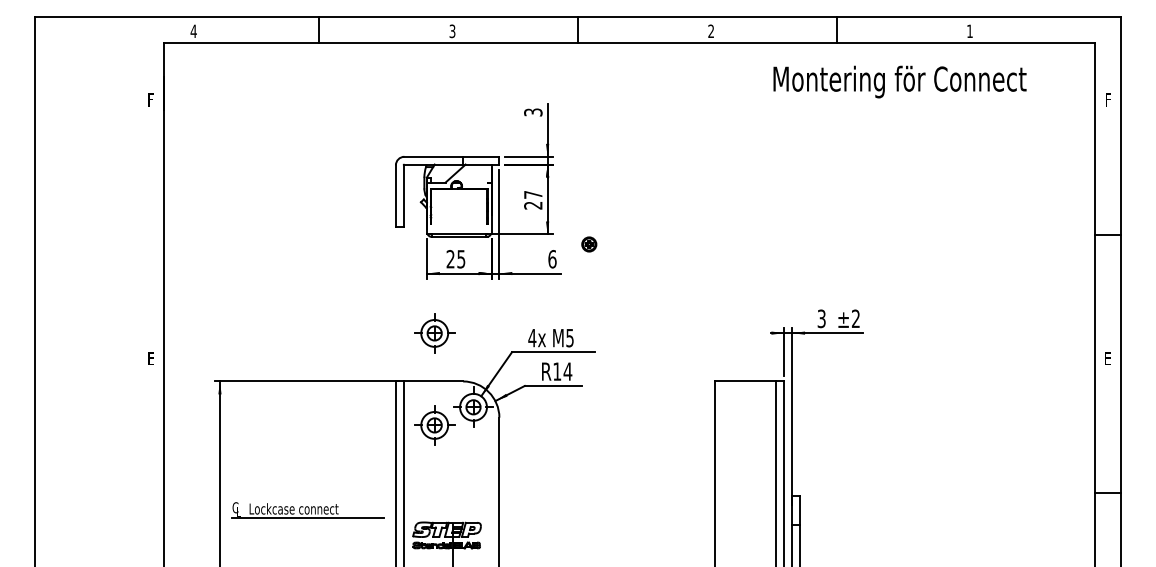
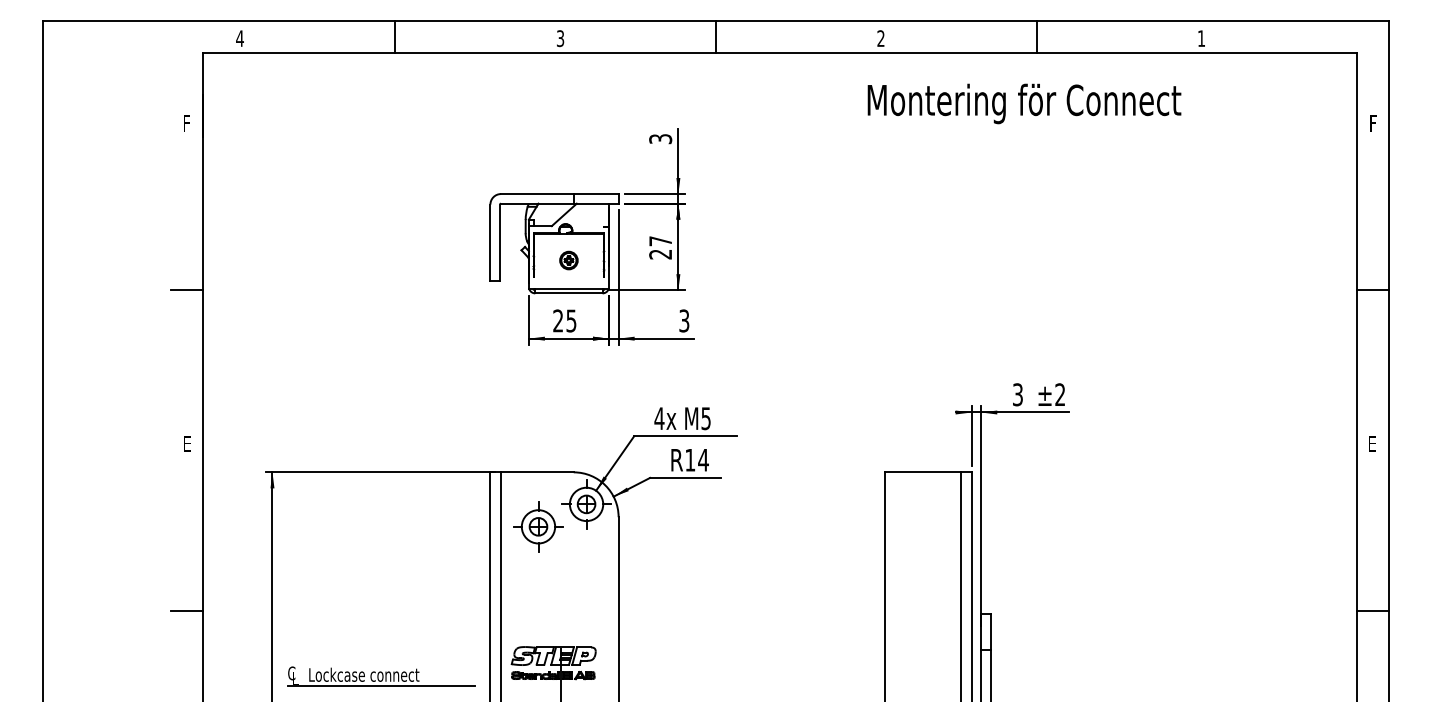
text: (899, 81) -> (1023, 103), moved
line: (151, 234) -> (187, 290), added
part: (589, 244) -> (569, 260), moved
text: (552, 259) -> (684, 321), 6 -> 3
part: (434, 333) -> (538, 412), removed
line: (151, 493) -> (187, 611), added
part: (307, 510) -> (380, 676), moved

